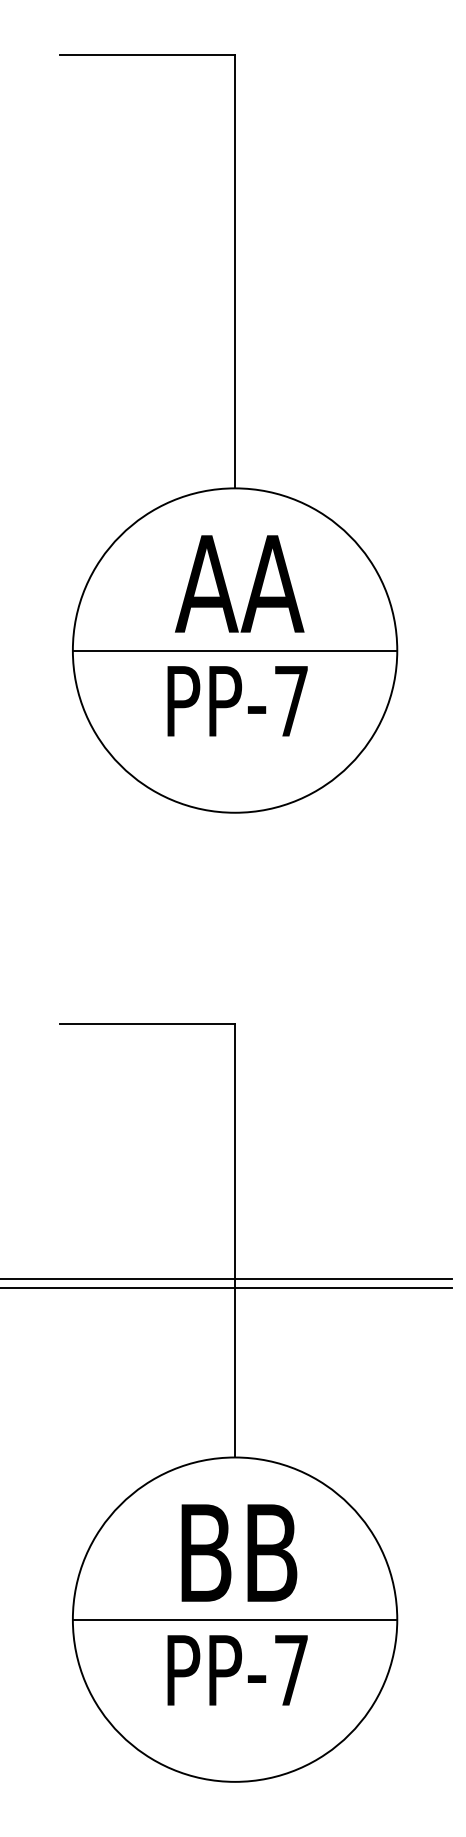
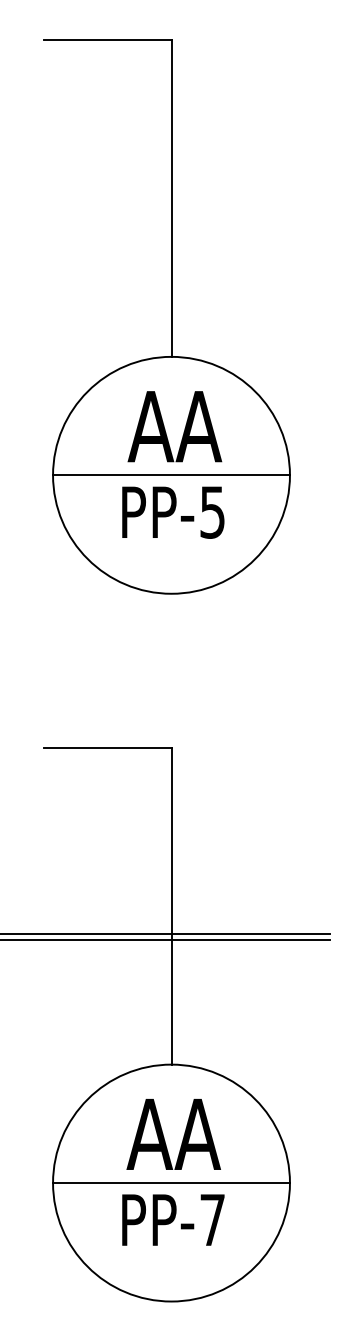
text: (290, 701) -> (211, 512), PP-7 -> PP-5
text: (237, 1552) -> (173, 1134), BB -> AA

